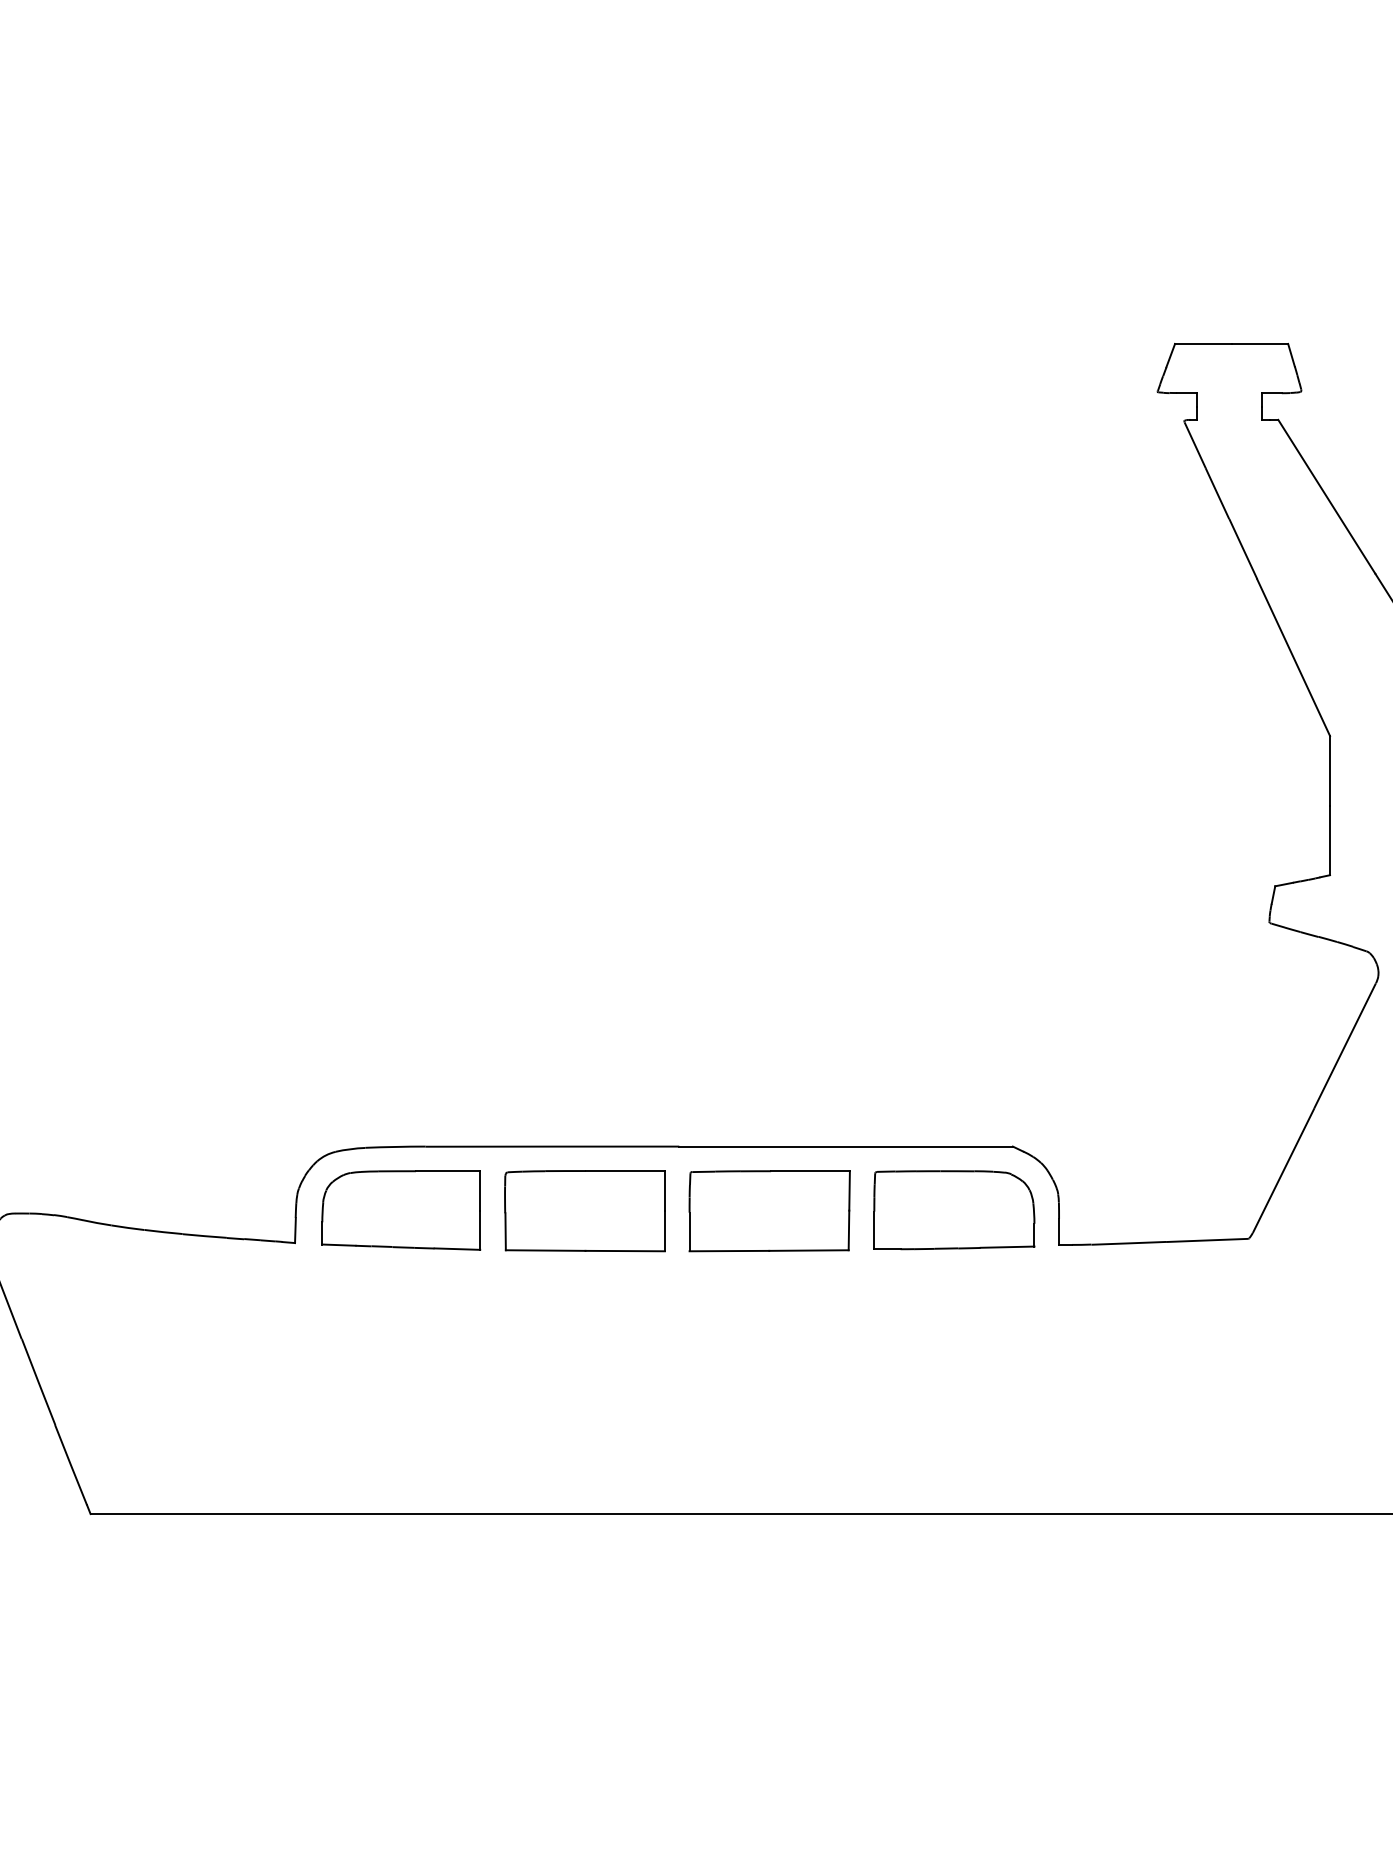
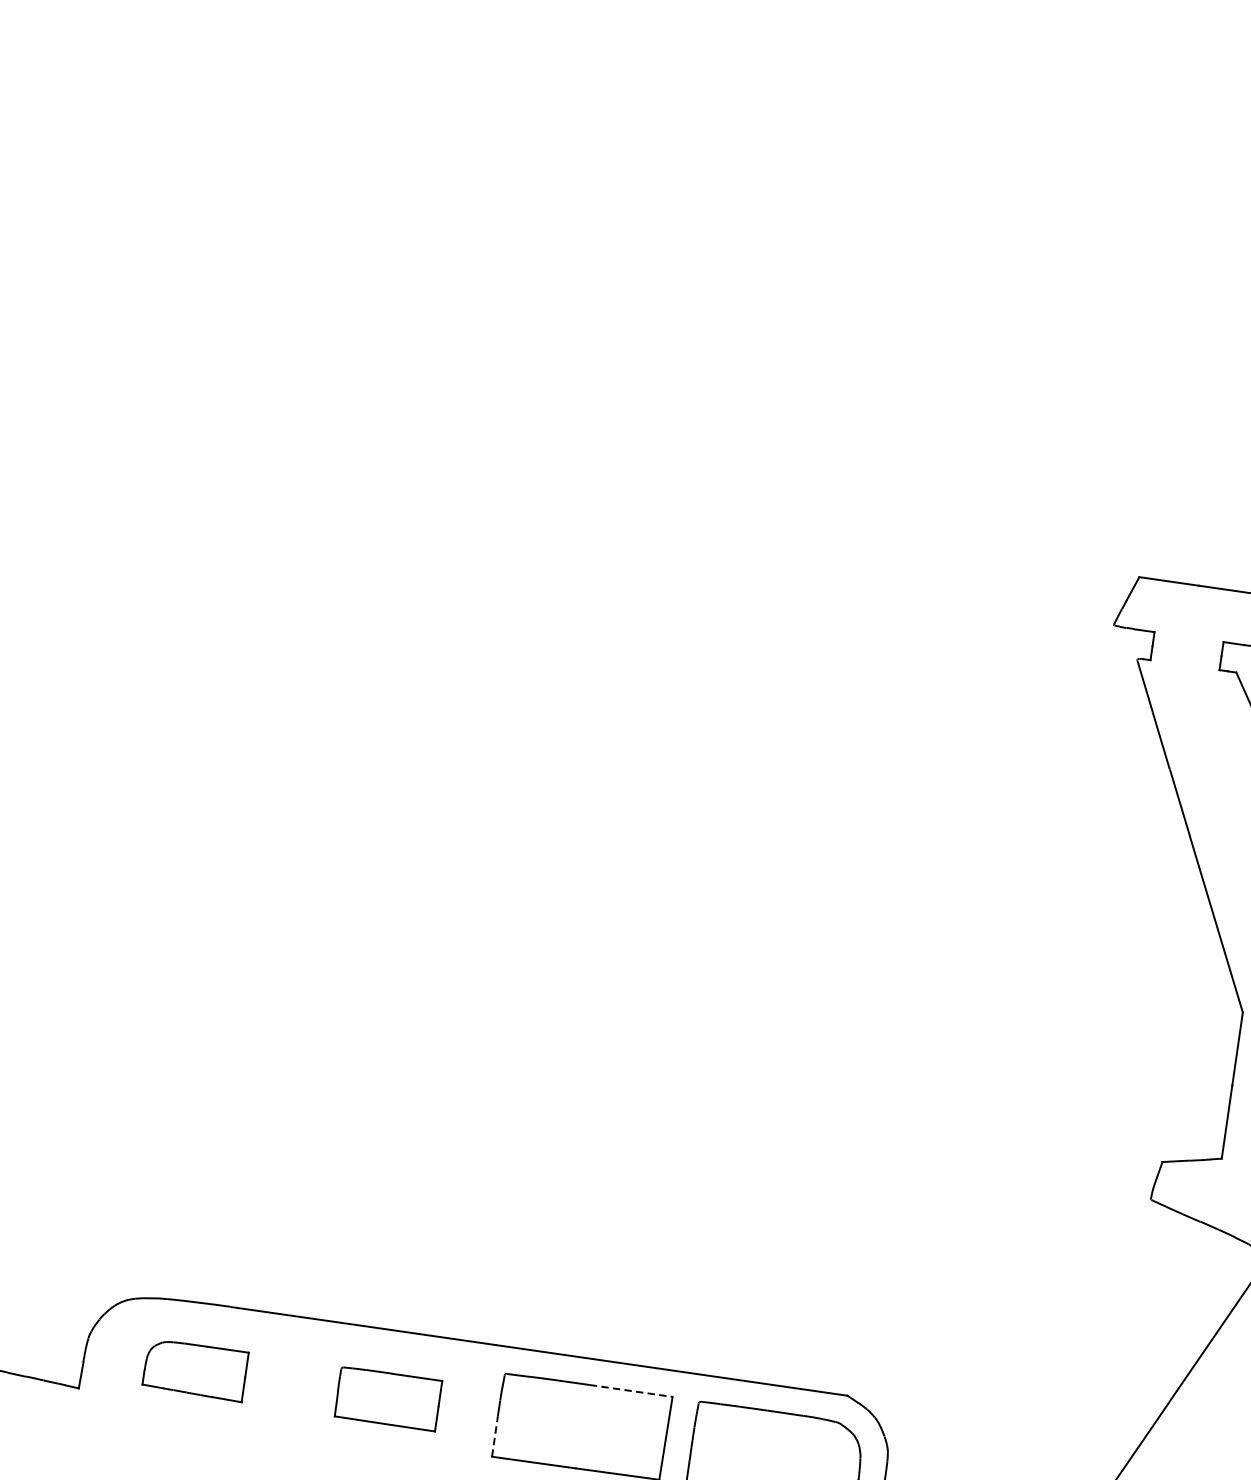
line: (810, 1171) -> (631, 1391), solid -> dashed
part: (401, 1210) -> (195, 1370), size x0.6
part: (584, 1211) -> (387, 1399), size x0.6
line: (689, 1231) -> (494, 1435), solid -> dashed

